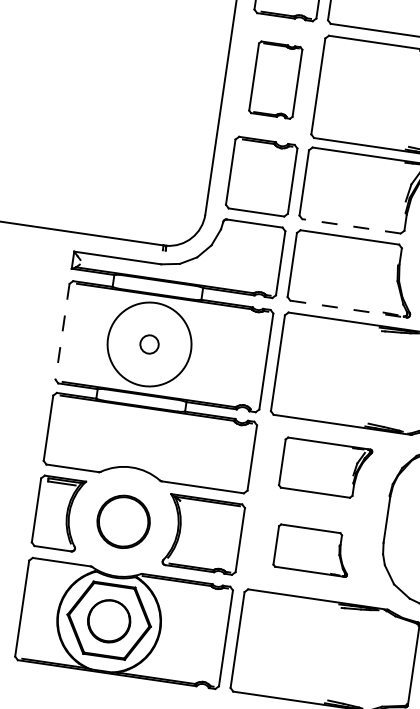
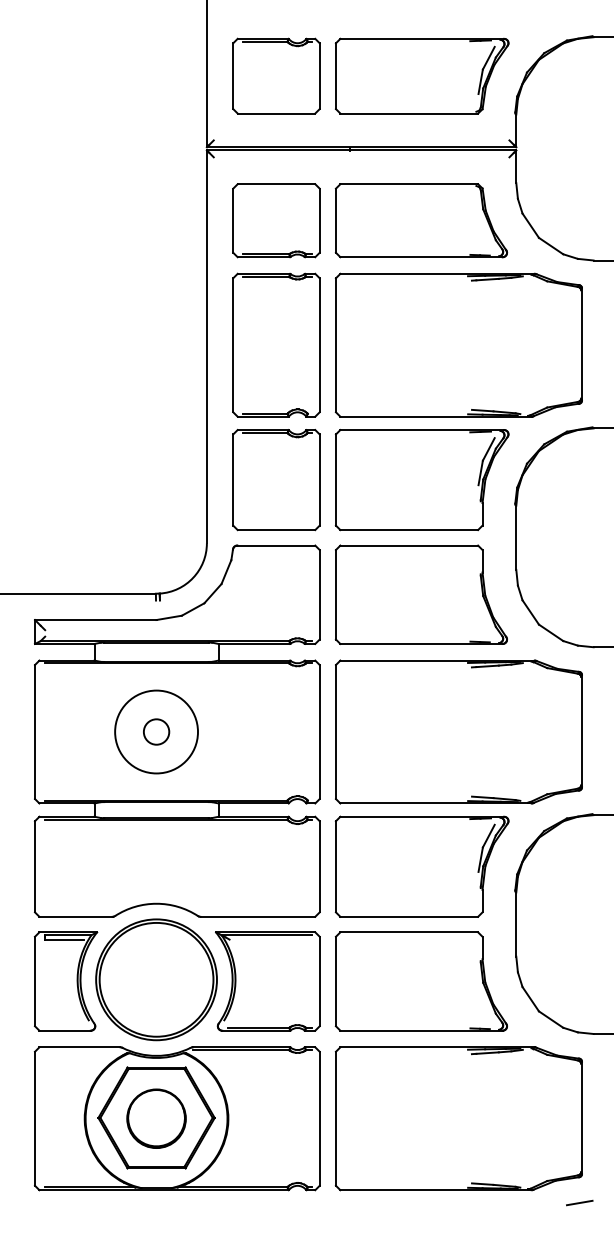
part: (275, 79) -> (276, 344), size x1.43
line: (351, 226) -> (409, 530), dashed -> solid
line: (349, 308) -> (422, 643), dashed -> solid
line: (62, 332) -> (35, 732), dashed -> solid
circle: (149, 344) -> (156, 731), size x0.71
part: (325, 468) -> (421, 866), size x1.43
part: (123, 521) -> (156, 979), size x1.67
part: (312, 550) -> (420, 981), size x1.67

